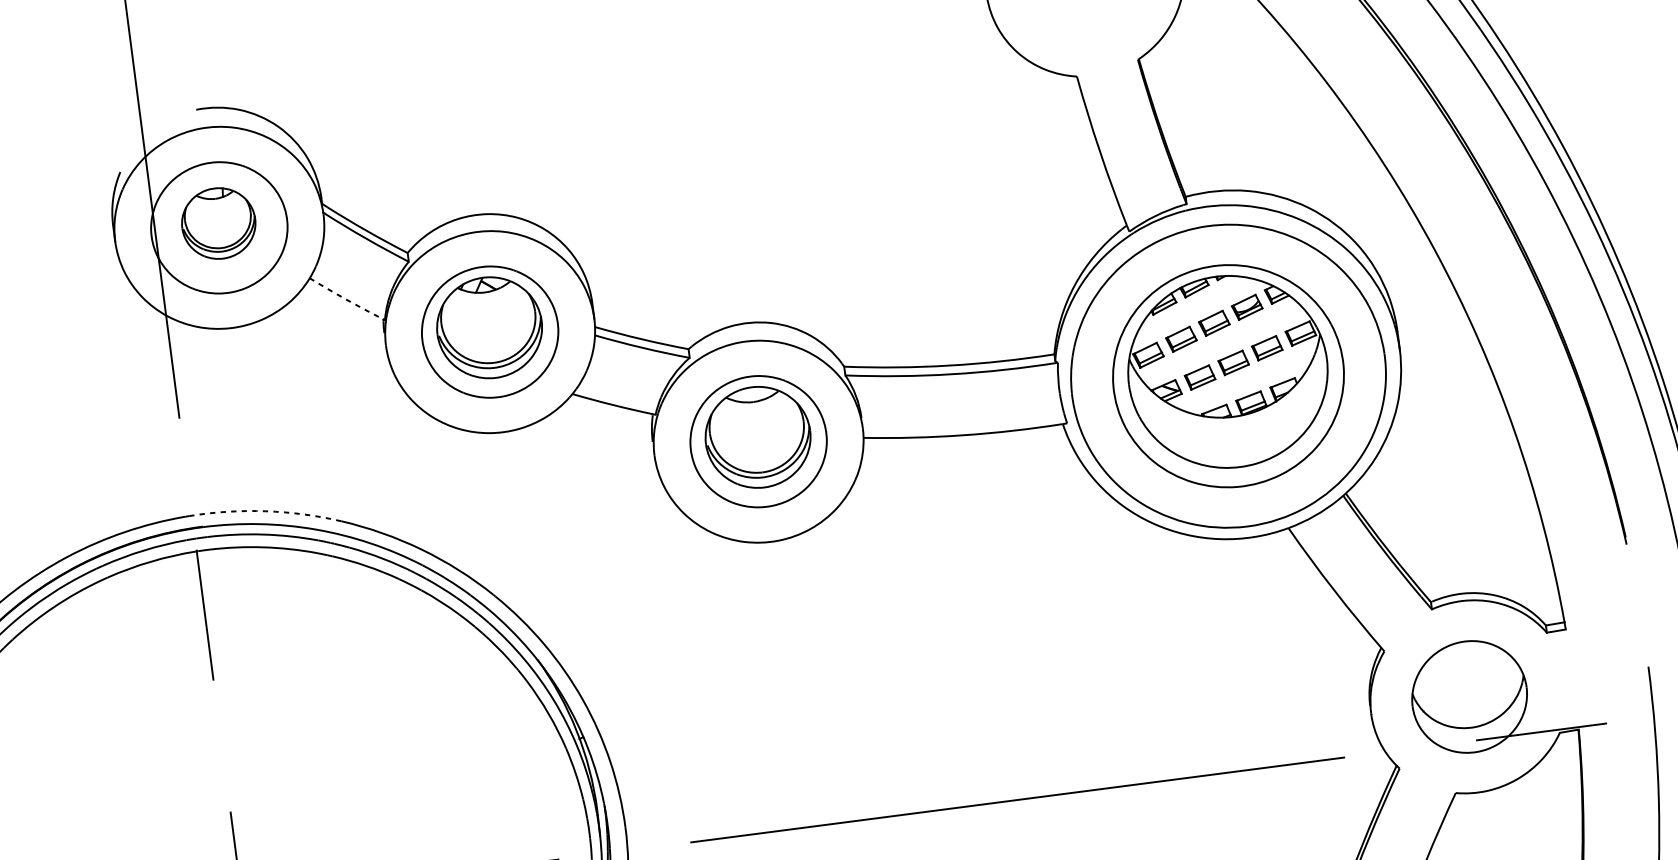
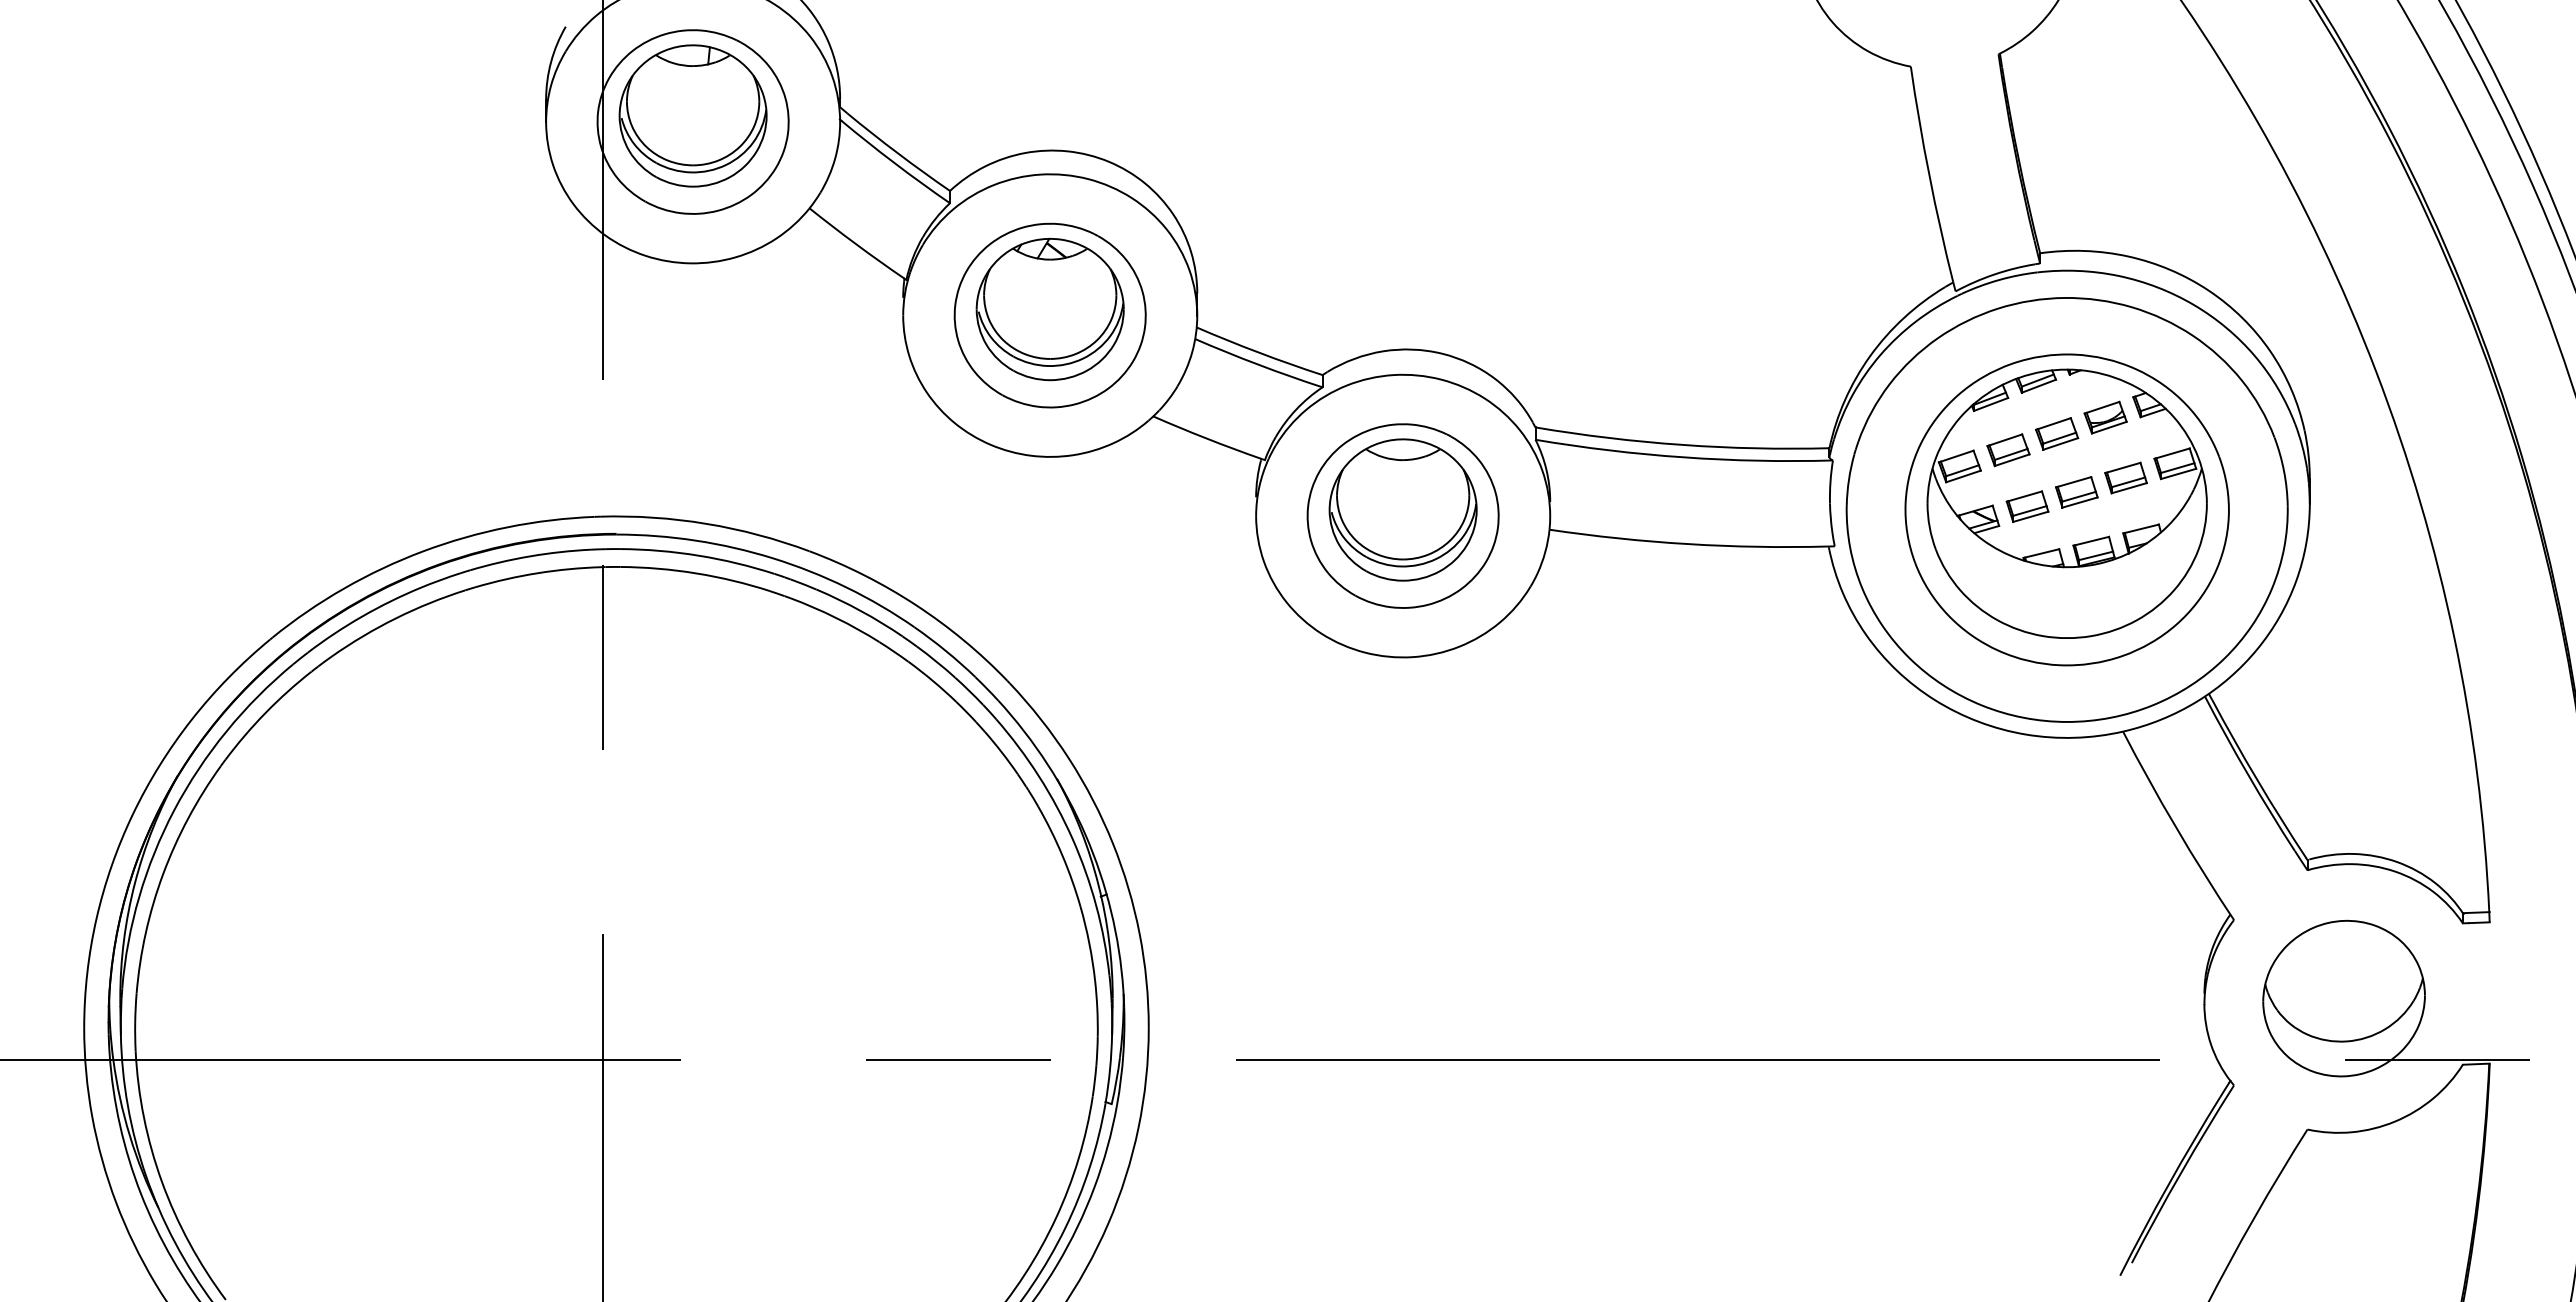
part: (218, 223) -> (692, 115), size x1.43
arc: (346, 299) -> (856, 244), dashed -> solid
arc: (265, 511) -> (706, 523), dashed -> solid

